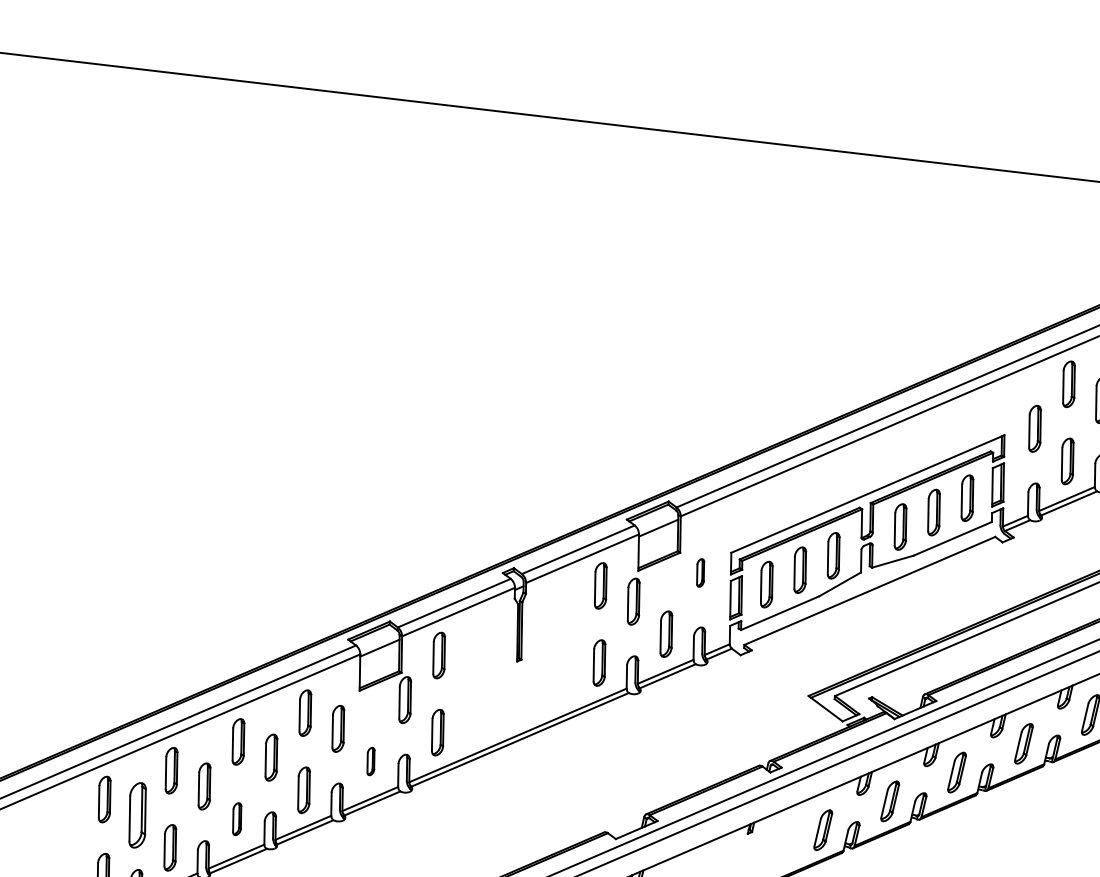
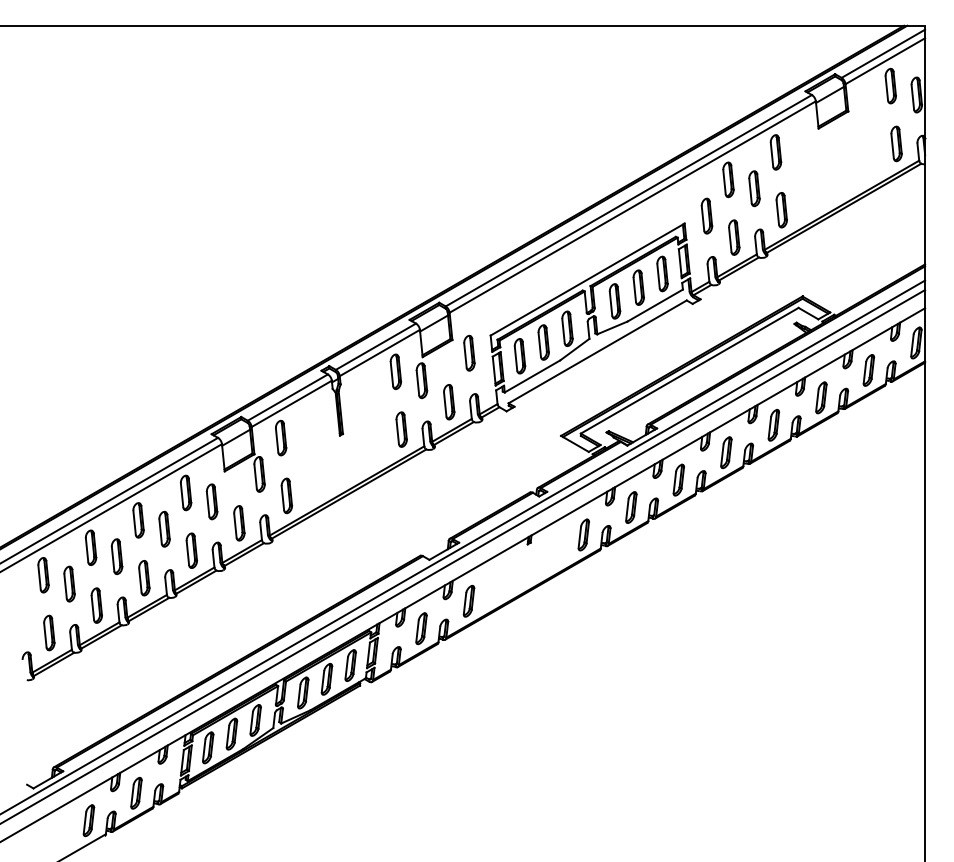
part: (700, 573) -> (469, 353), size x1.67
part: (371, 761) -> (239, 523), size x1.67
part: (137, 814) -> (69, 583), size x0.71
part: (237, 819) -> (144, 578), size x1.43

